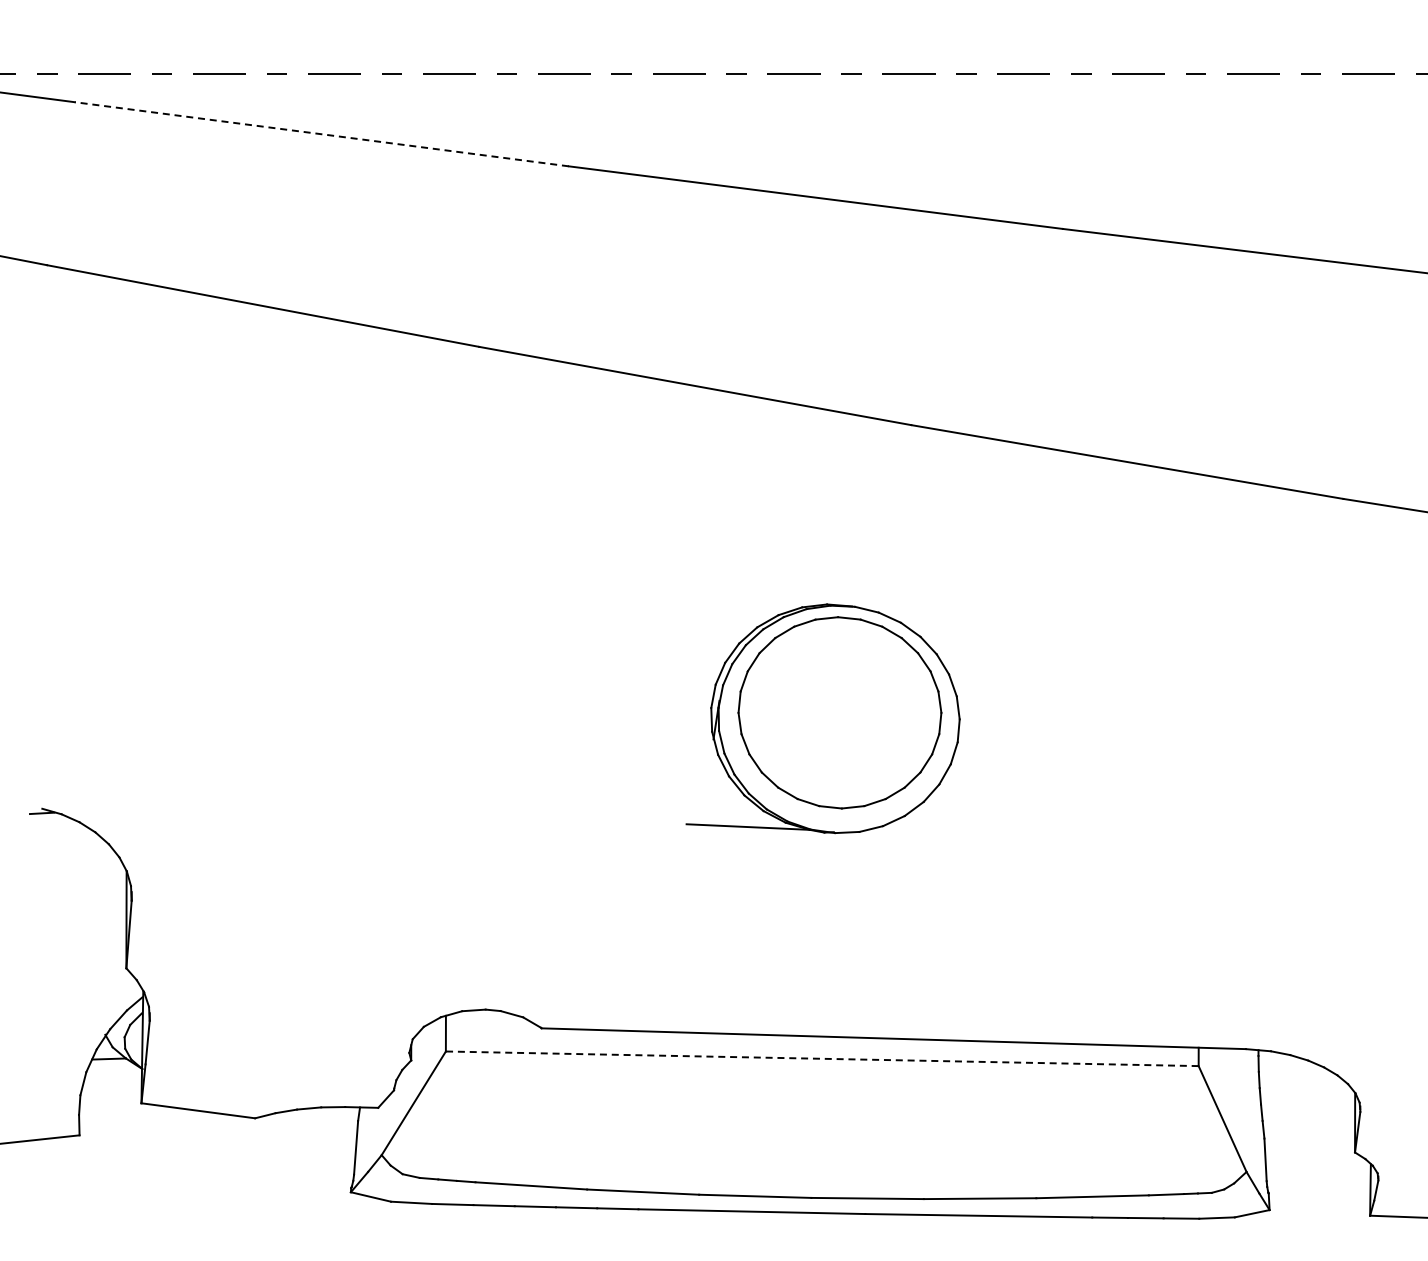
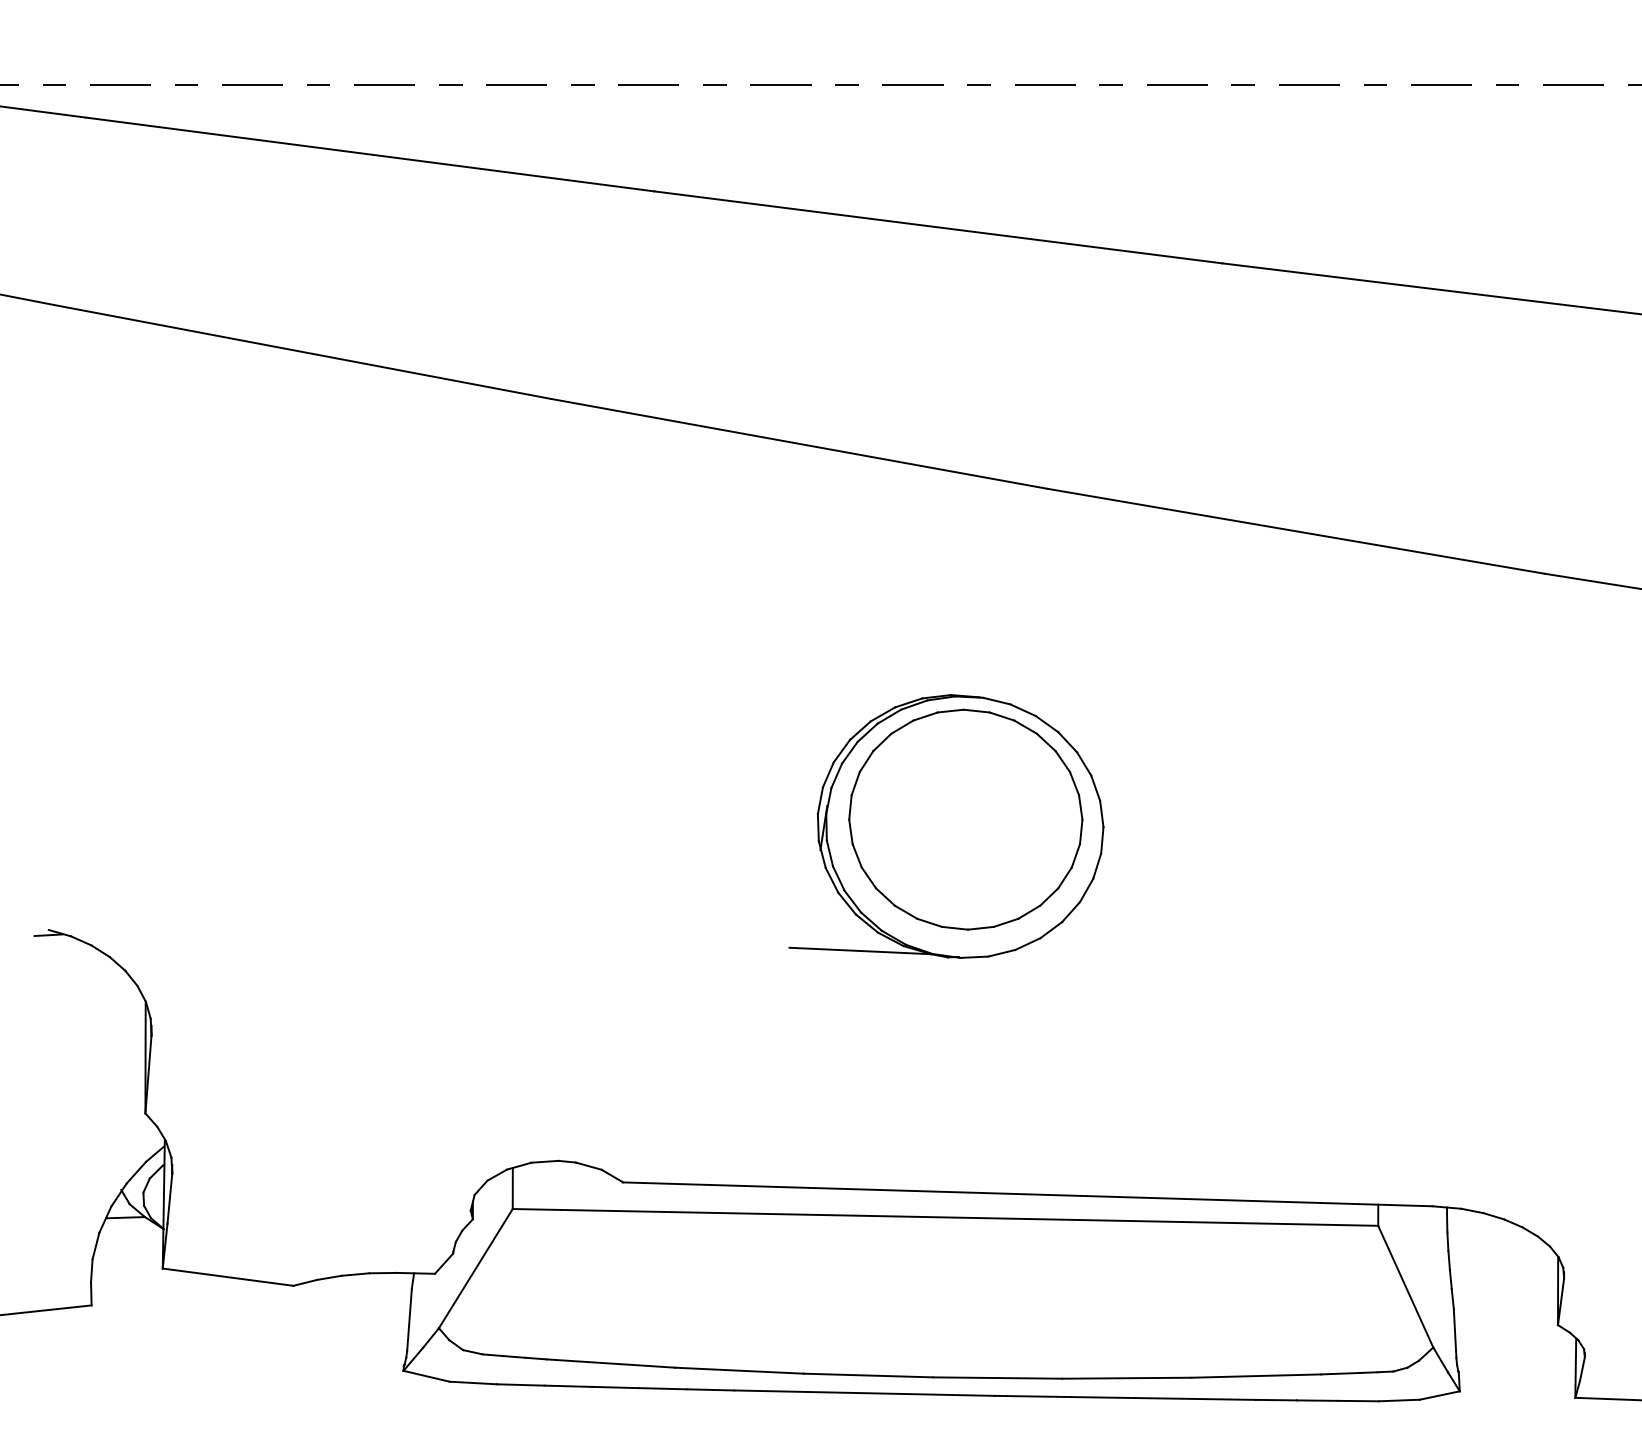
line: (321, 134) -> (369, 154), dashed -> solid
line: (821, 1058) -> (944, 1217), dashed -> solid

